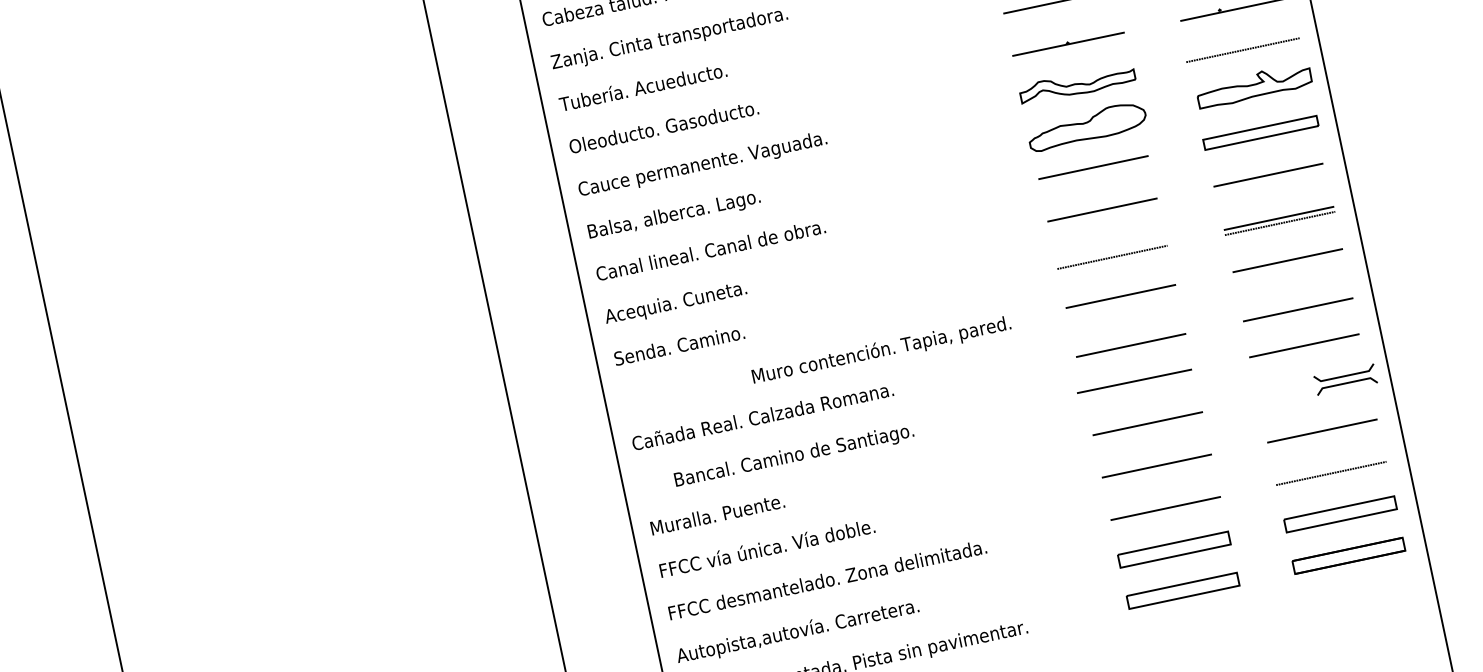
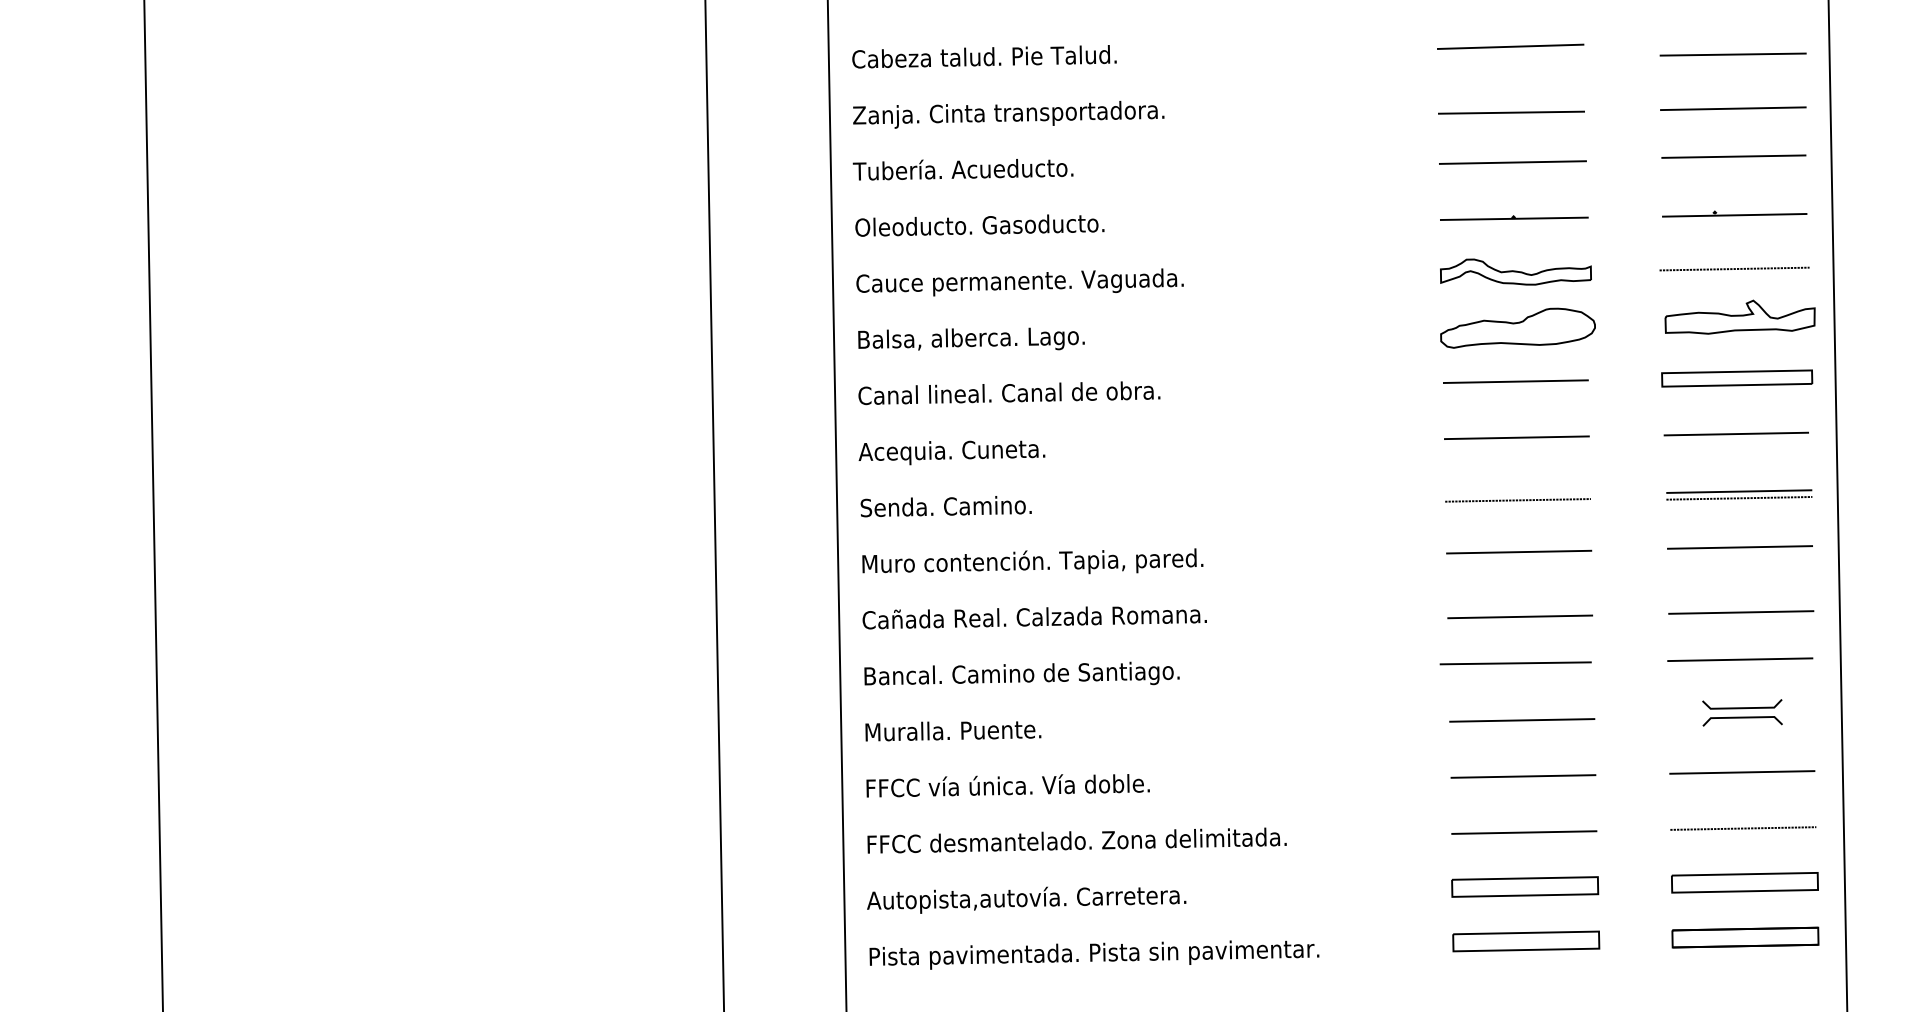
text: (881, 350) -> (1032, 561), moved
part: (1345, 379) -> (1742, 712), moved
text: (793, 455) -> (1021, 673), moved

